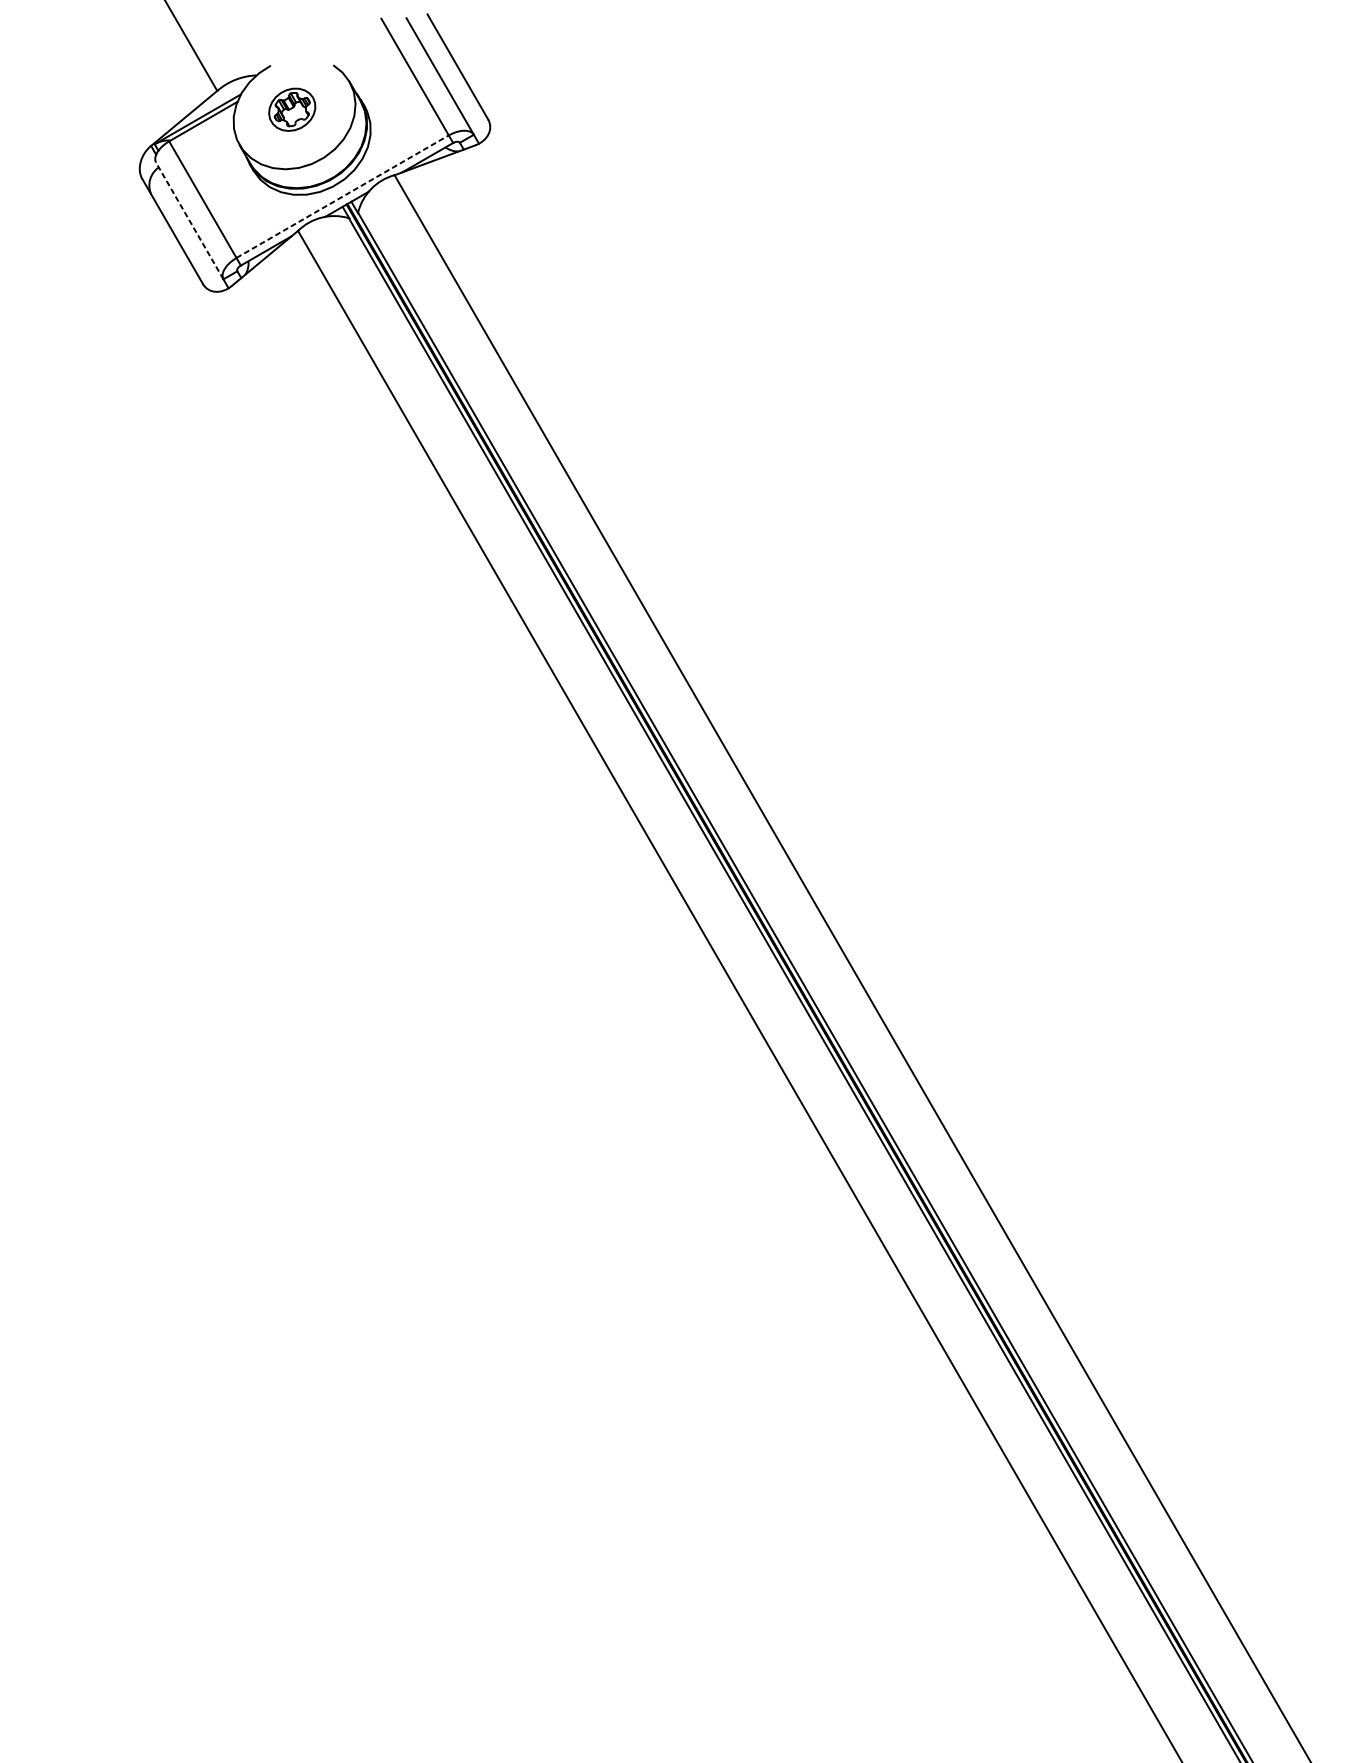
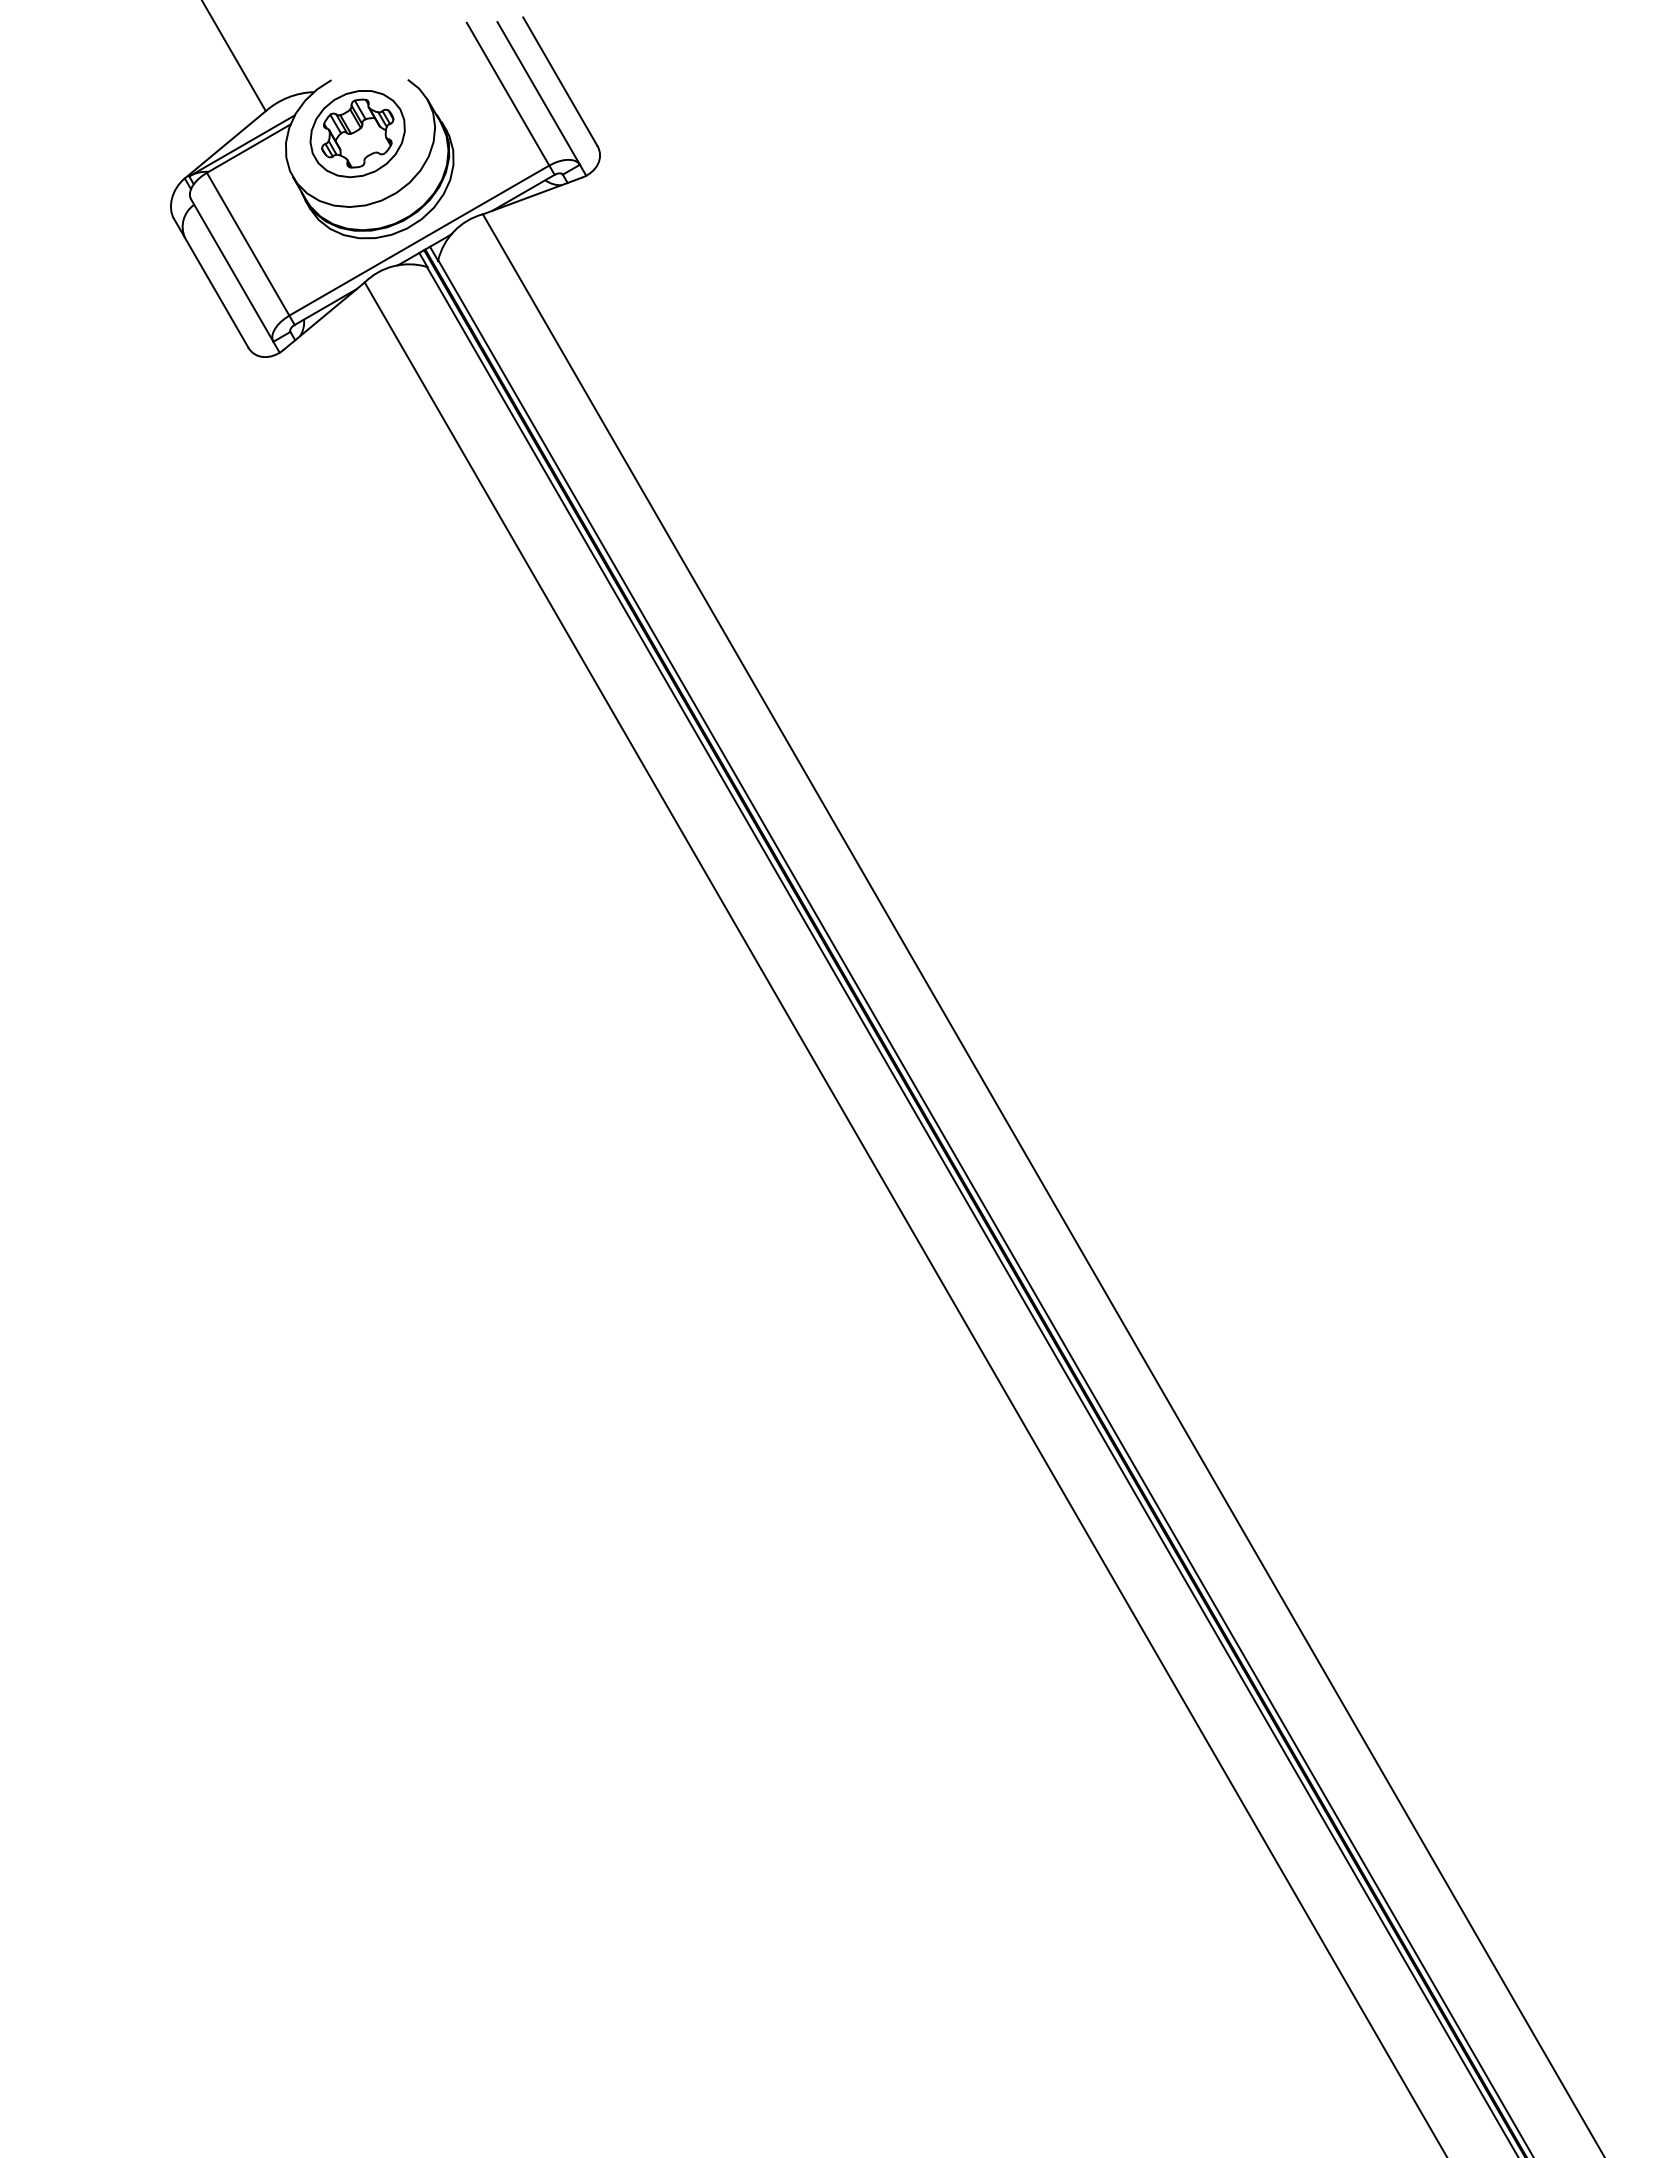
part: (292, 110) -> (357, 134), size x1.67
line: (342, 196) -> (419, 240), dashed -> solid
line: (189, 220) -> (231, 269), dashed -> solid

